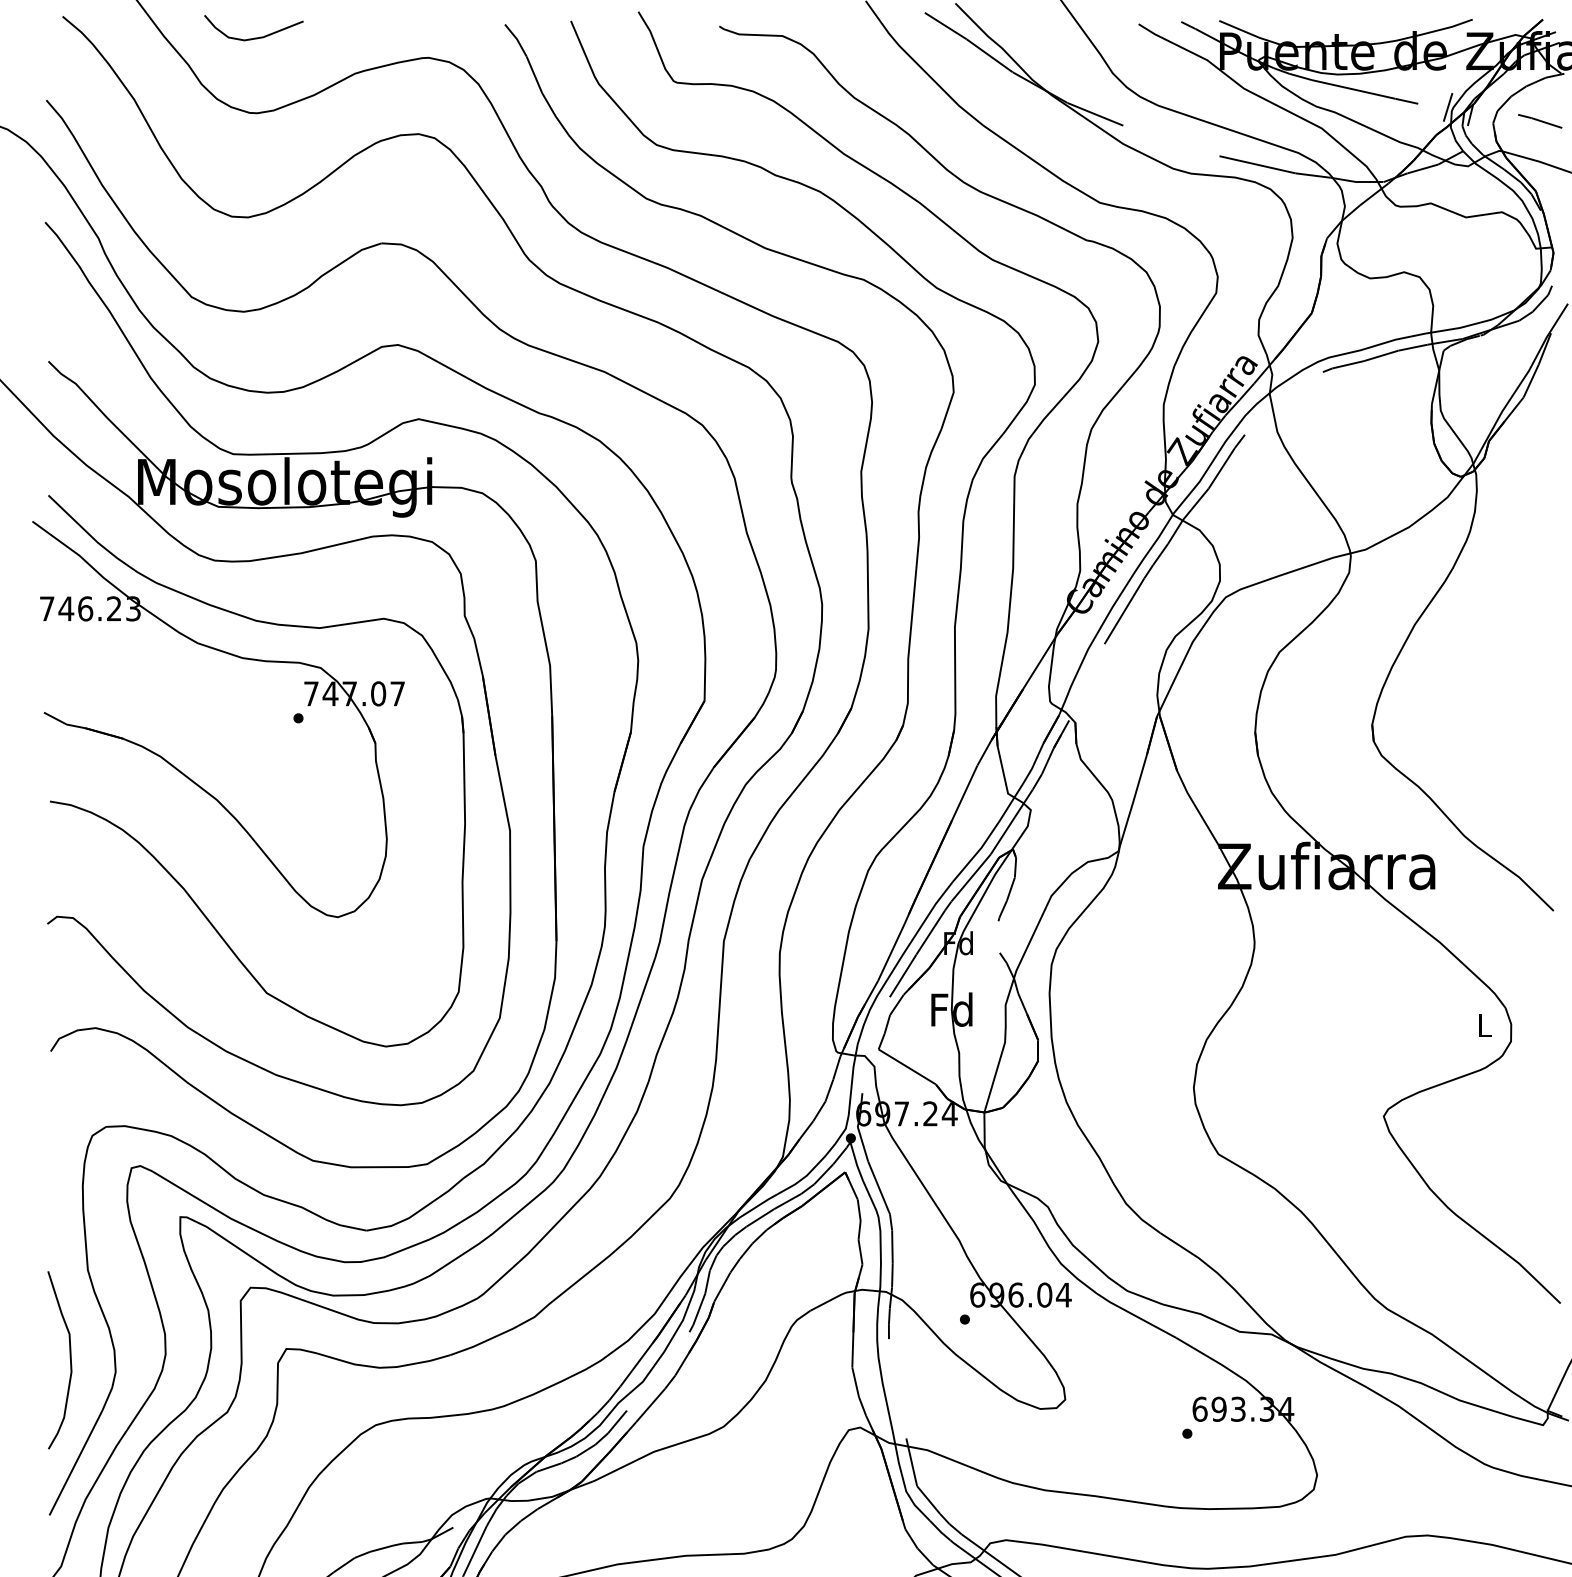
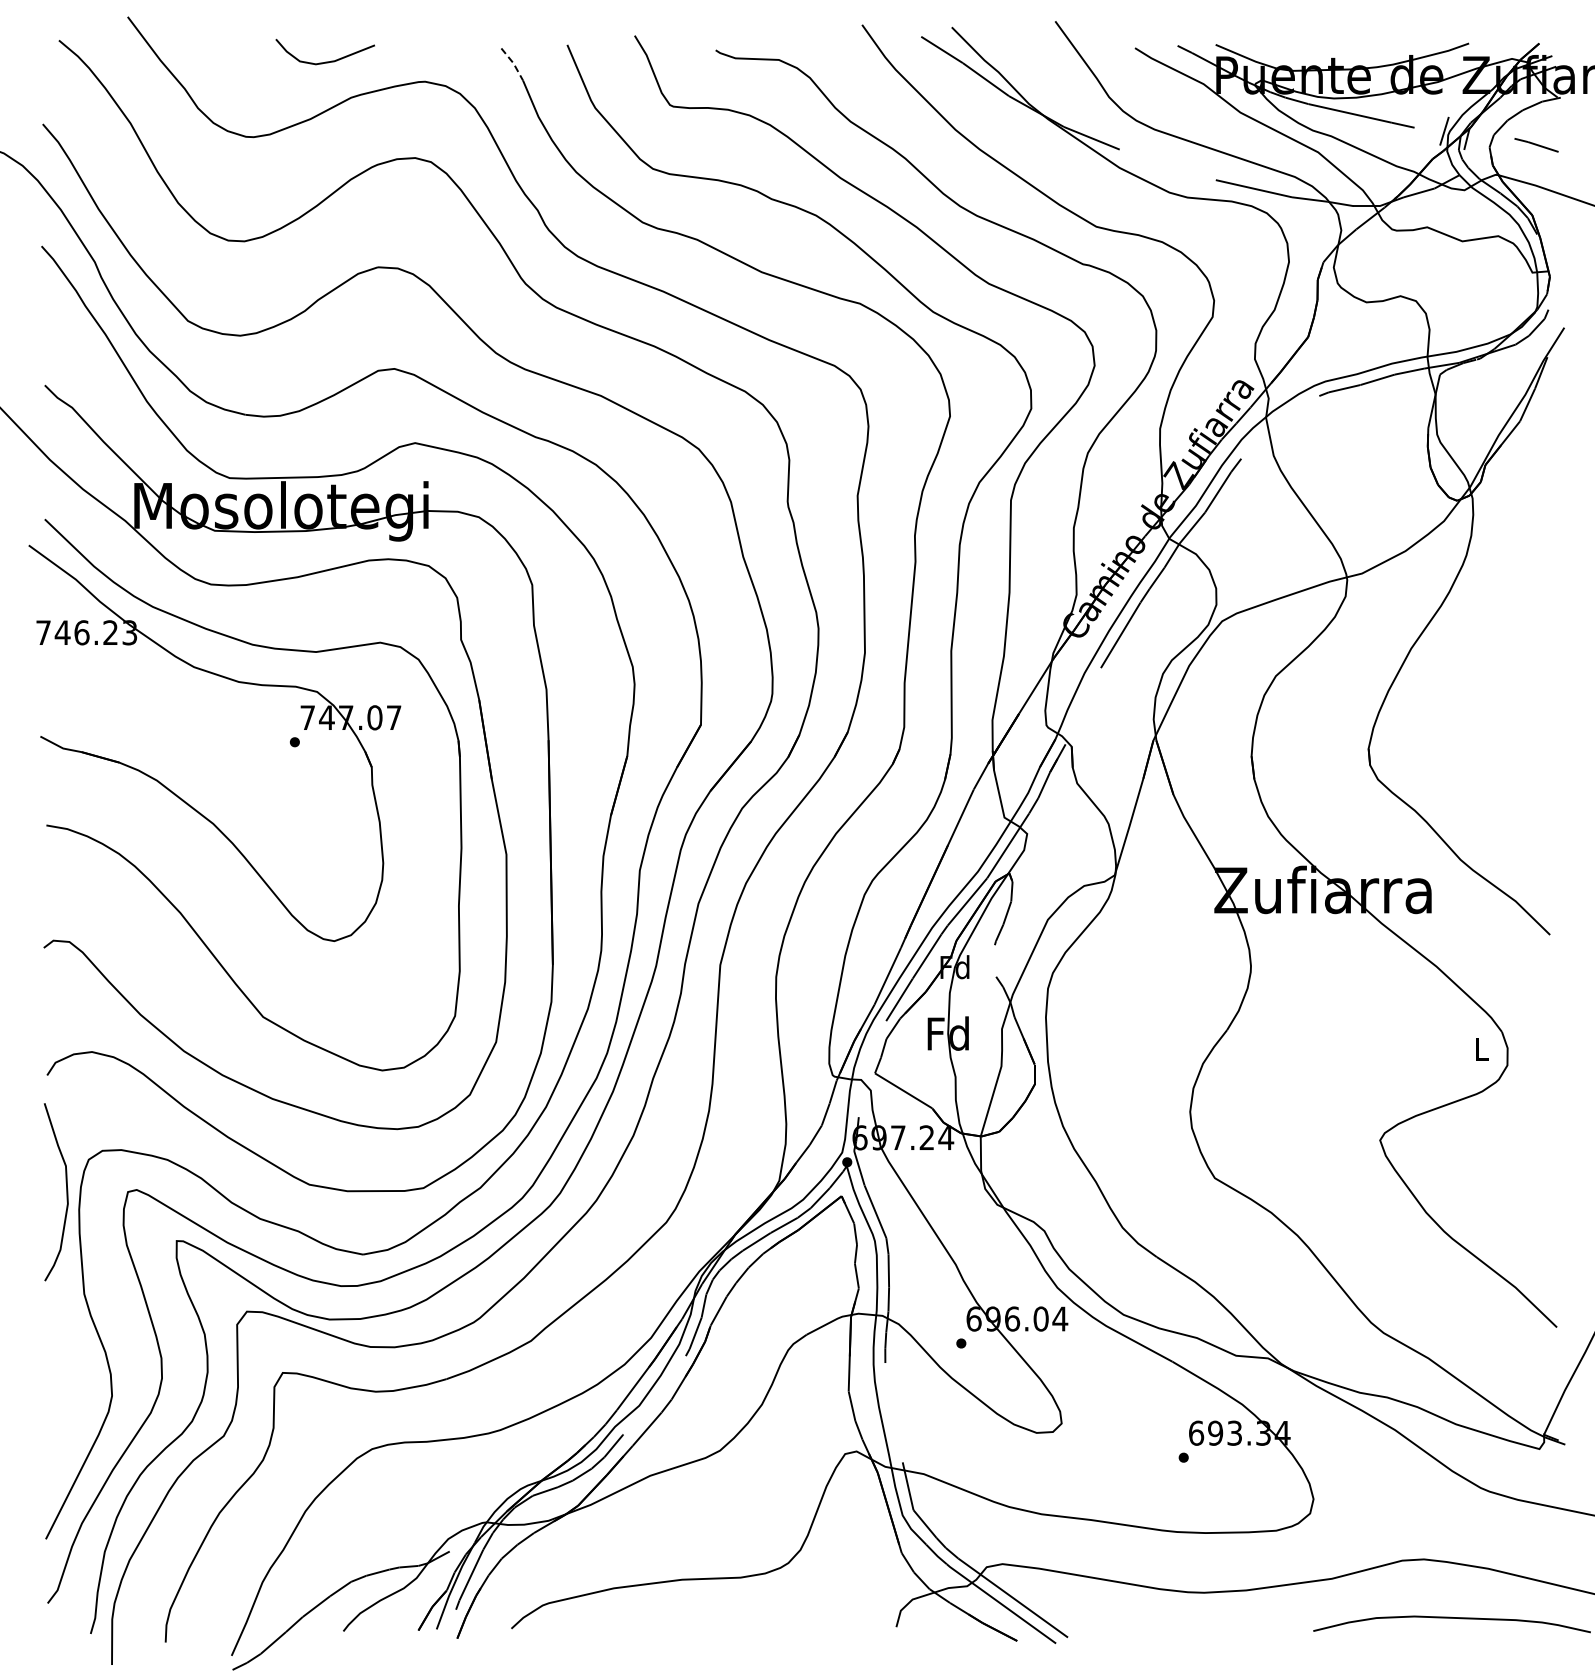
curve: (254, 37) -> (325, 61), moved
line: (517, 39) -> (513, 63), solid -> dashed
curve: (70, 1360) -> (66, 1192), moved

